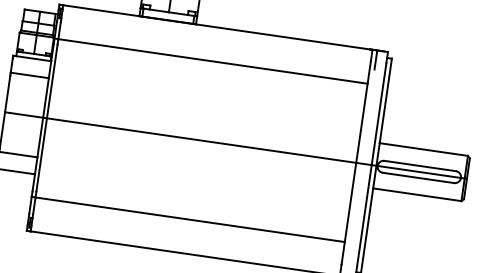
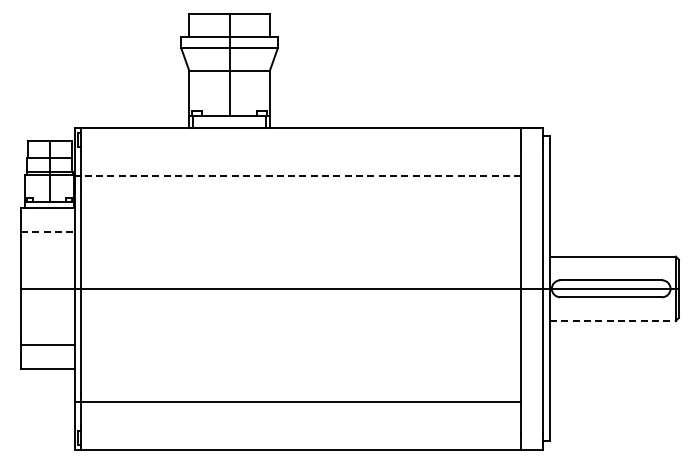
line: (376, 59) -> (528, 140), removed
line: (212, 61) -> (300, 176), solid -> dashed
line: (30, 75) -> (48, 232), solid -> dashed
line: (416, 195) -> (612, 321), solid -> dashed

